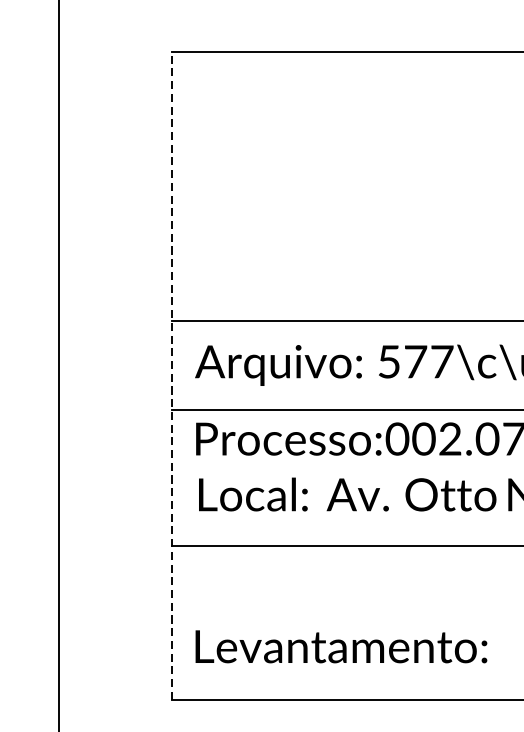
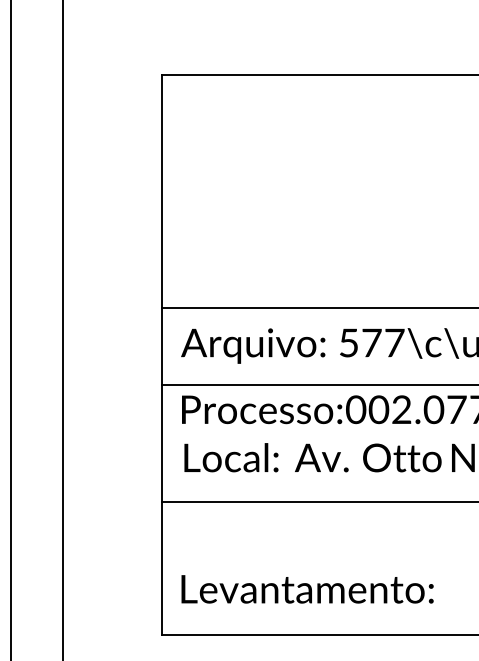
line: (172, 375) -> (161, 354), dashed -> solid

